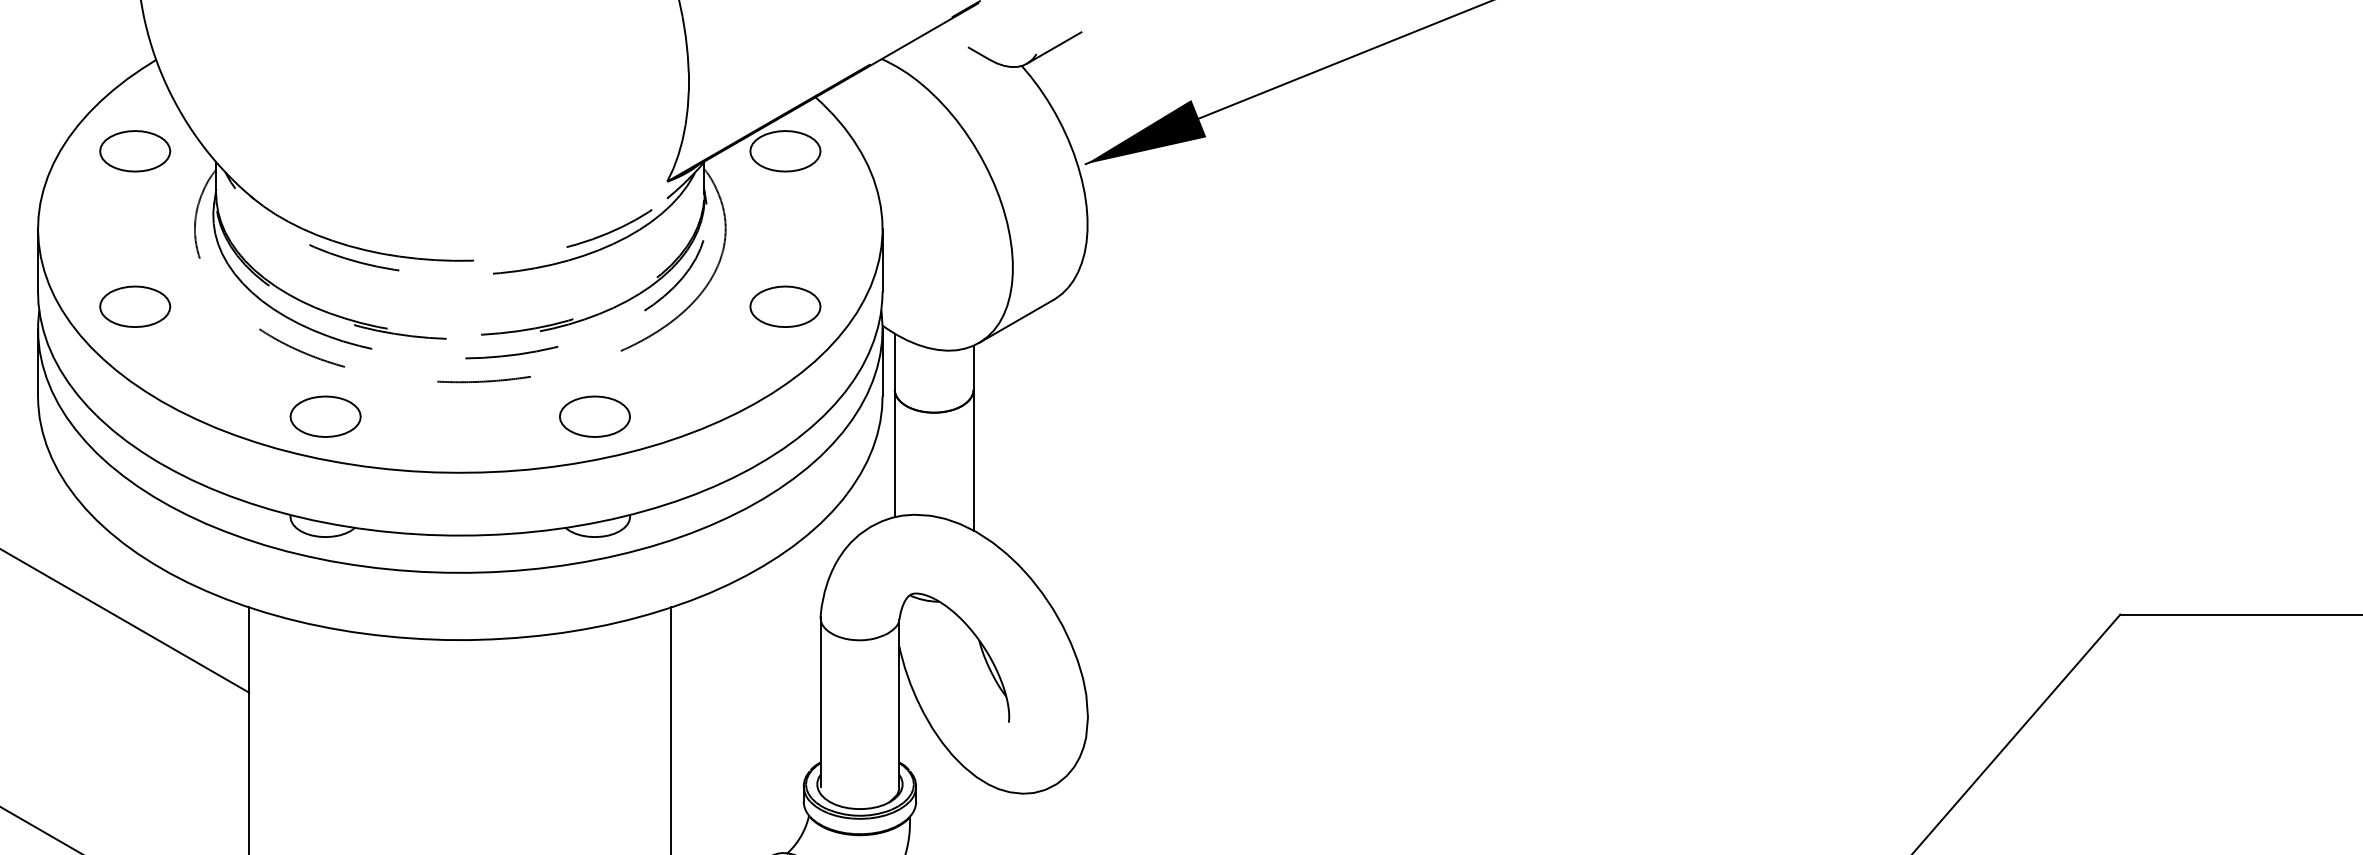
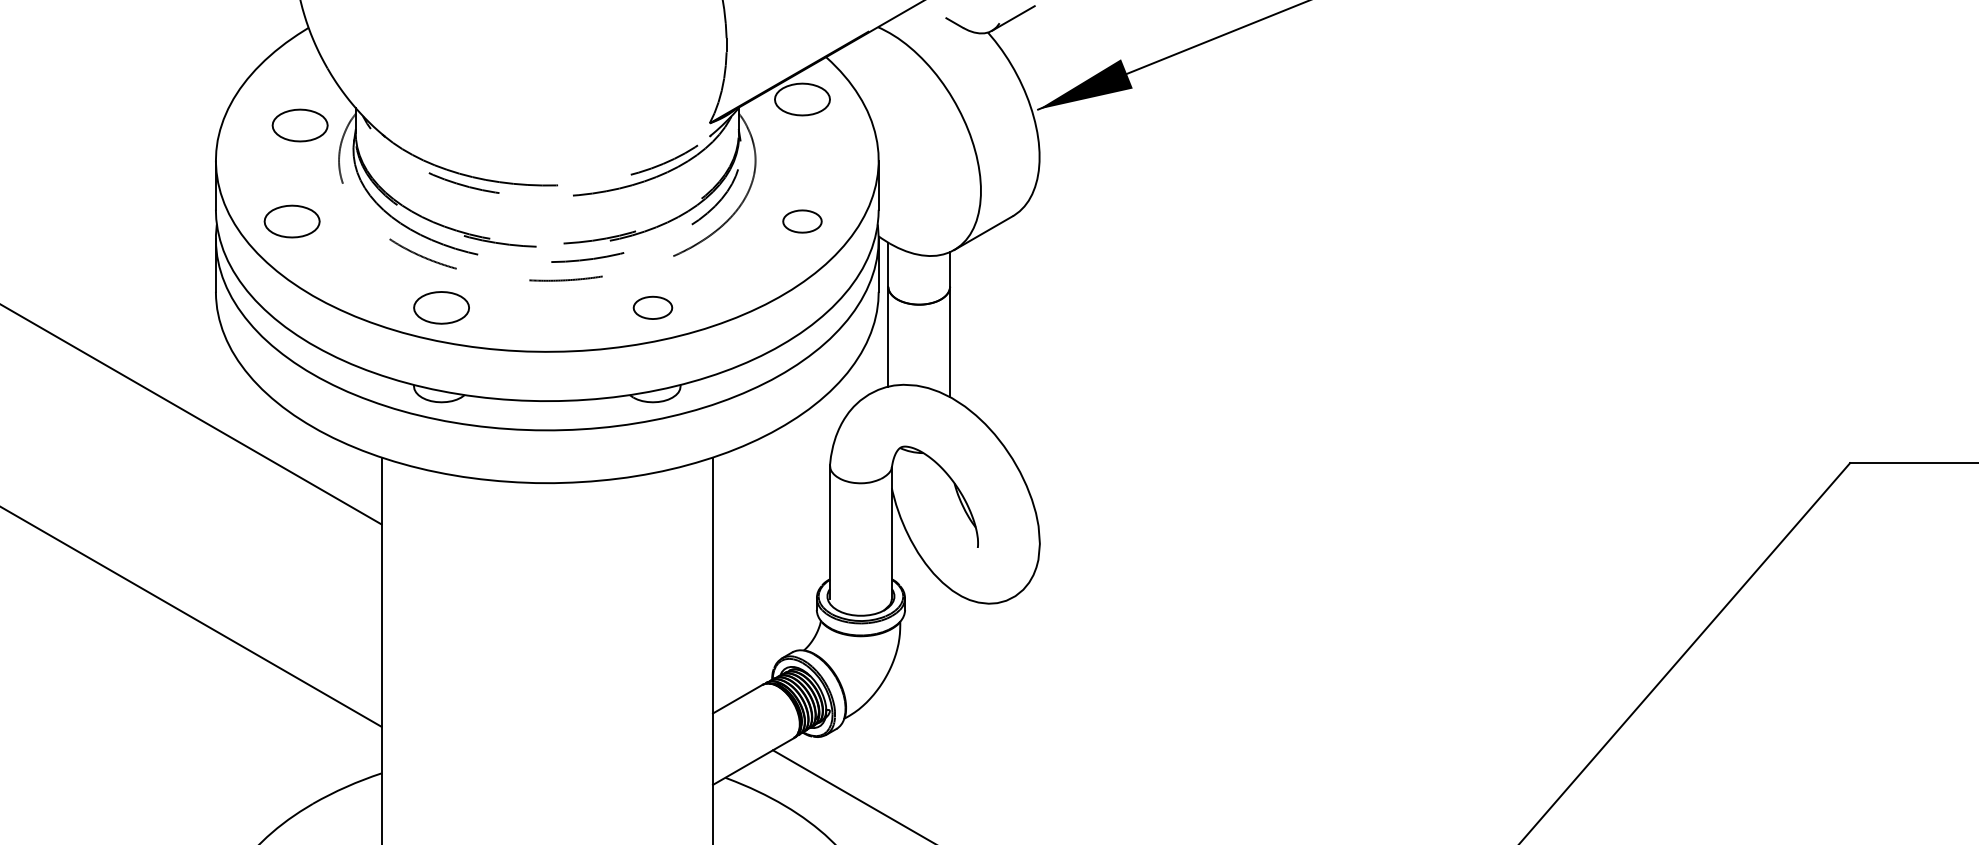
part: (134, 151) -> (299, 125), moved
part: (785, 306) -> (802, 221), size x0.7
part: (594, 416) -> (652, 307), size x0.7

